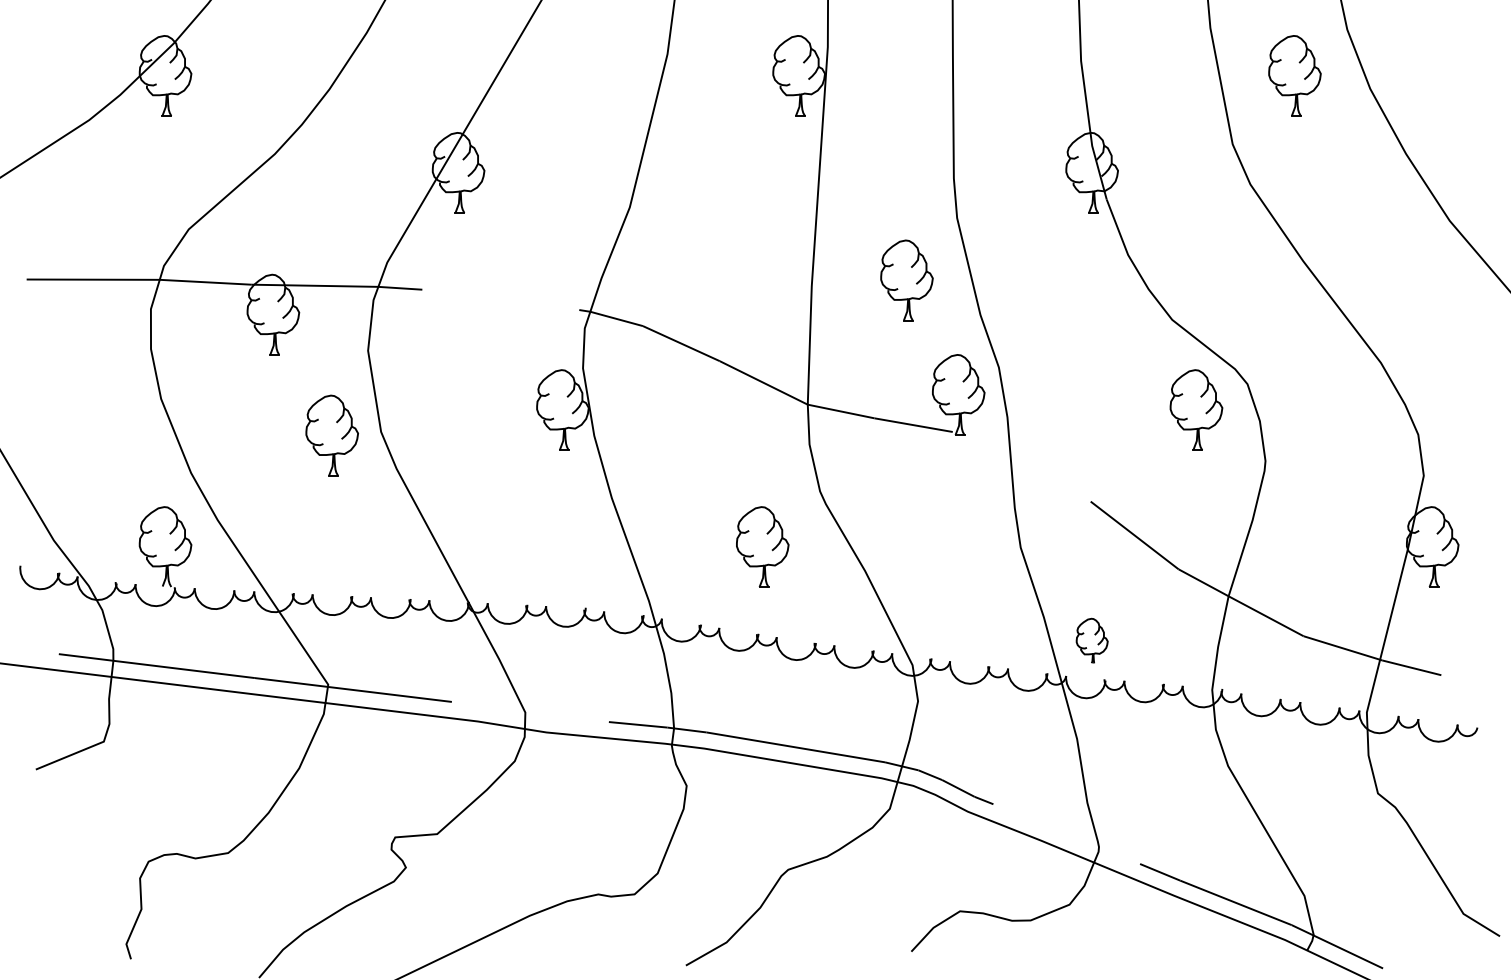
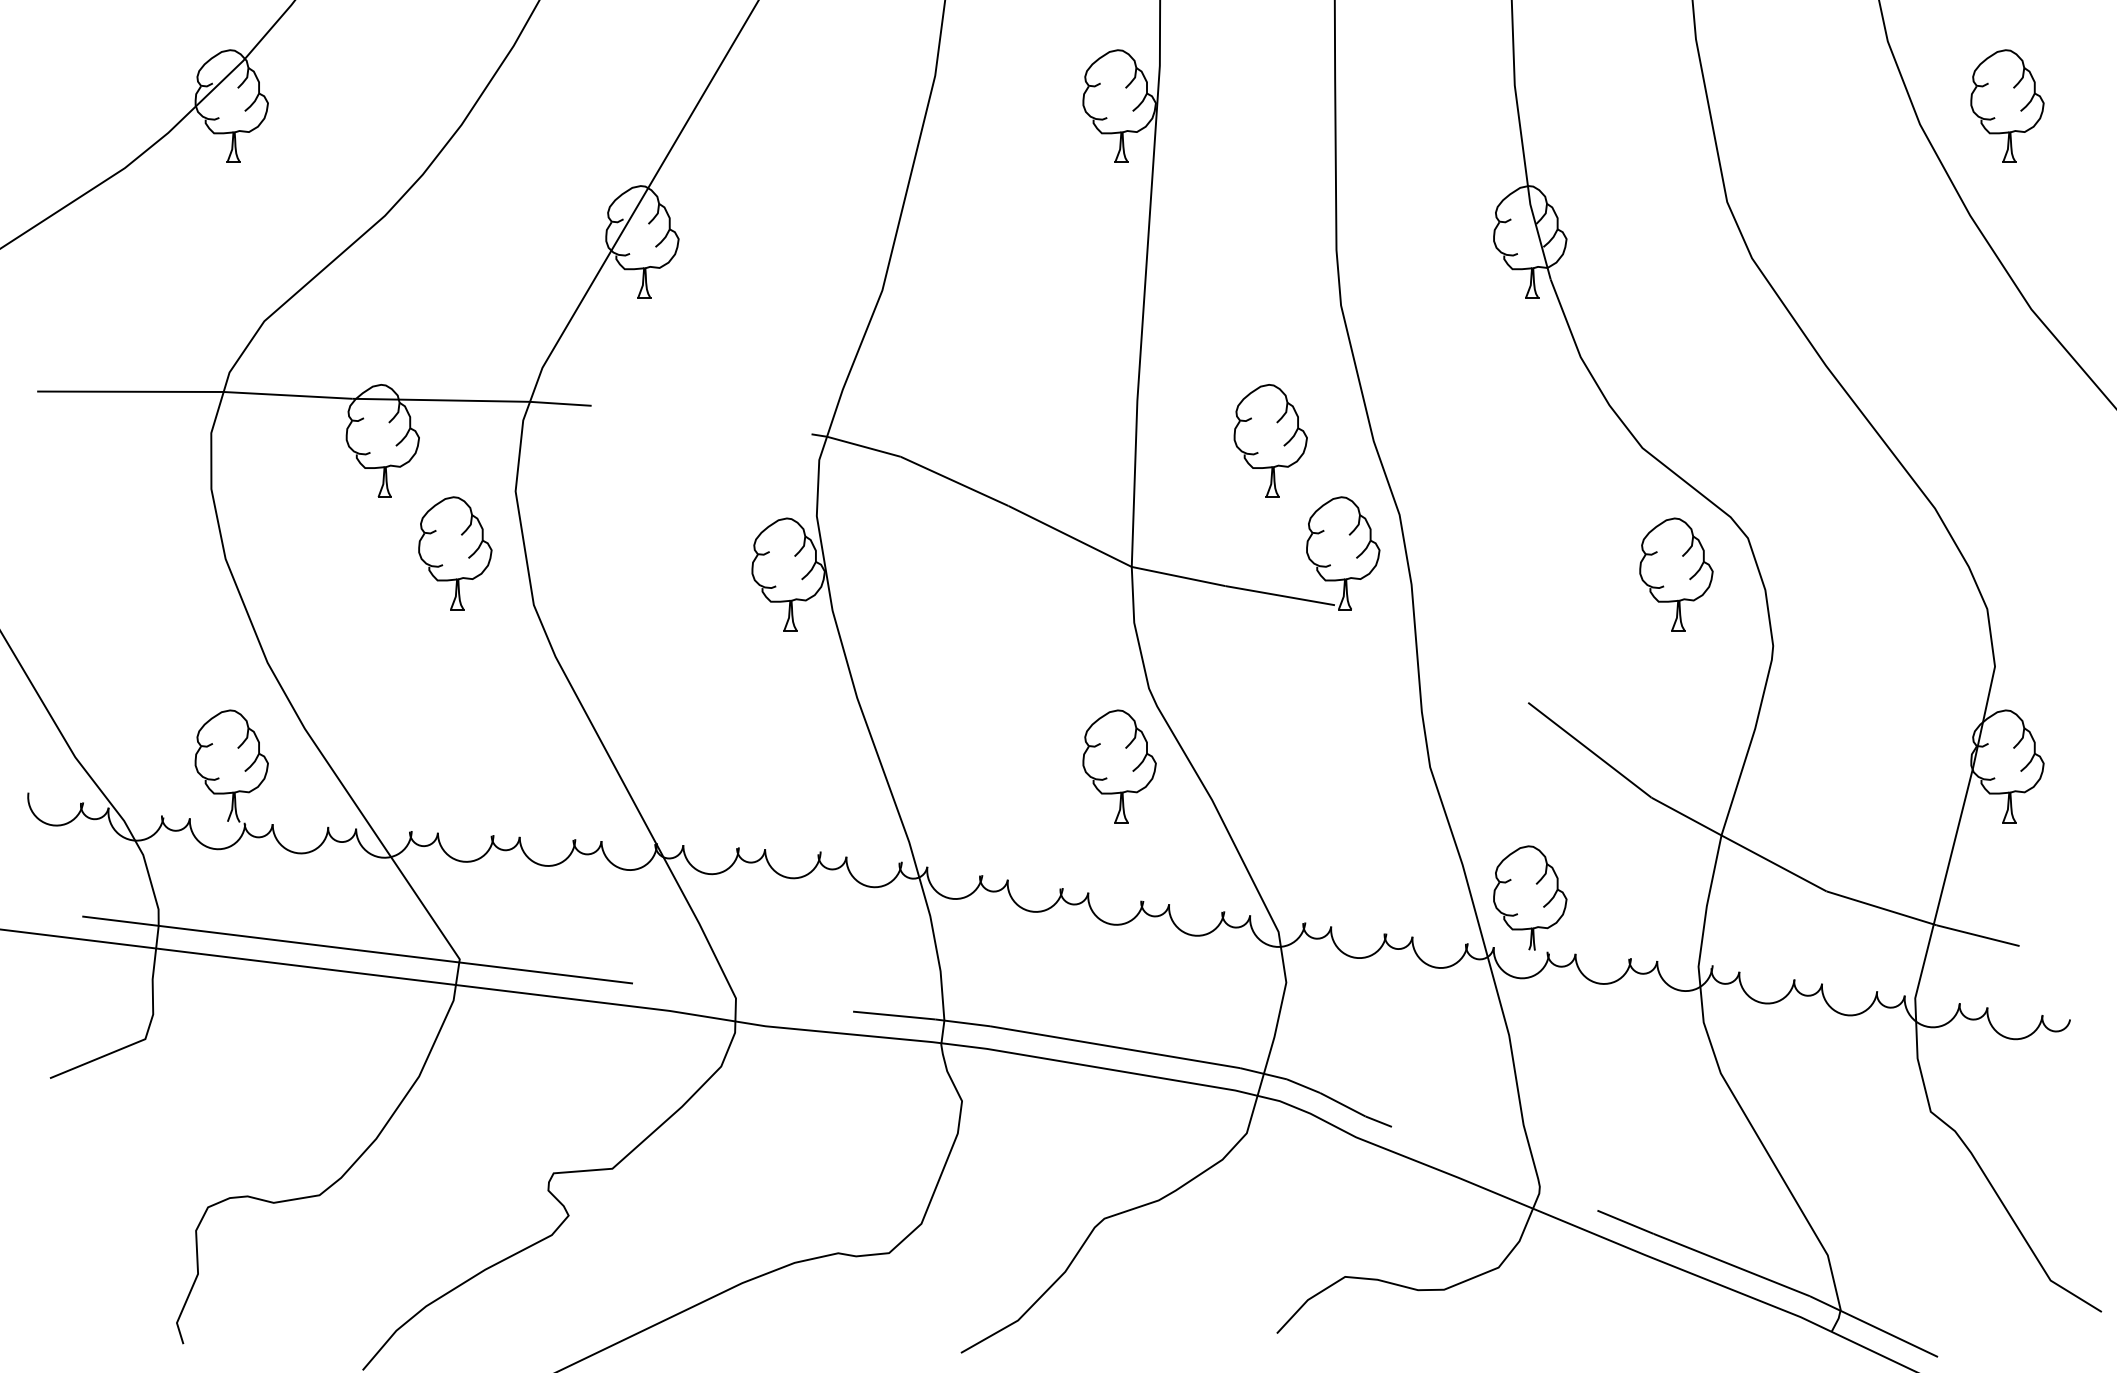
part: (1294, 75) -> (2007, 105), moved
part: (906, 280) -> (1270, 440), moved
part: (332, 435) -> (455, 553), moved
part: (762, 547) -> (1119, 766), moved
part: (1092, 640) -> (1530, 897), size x1.67

